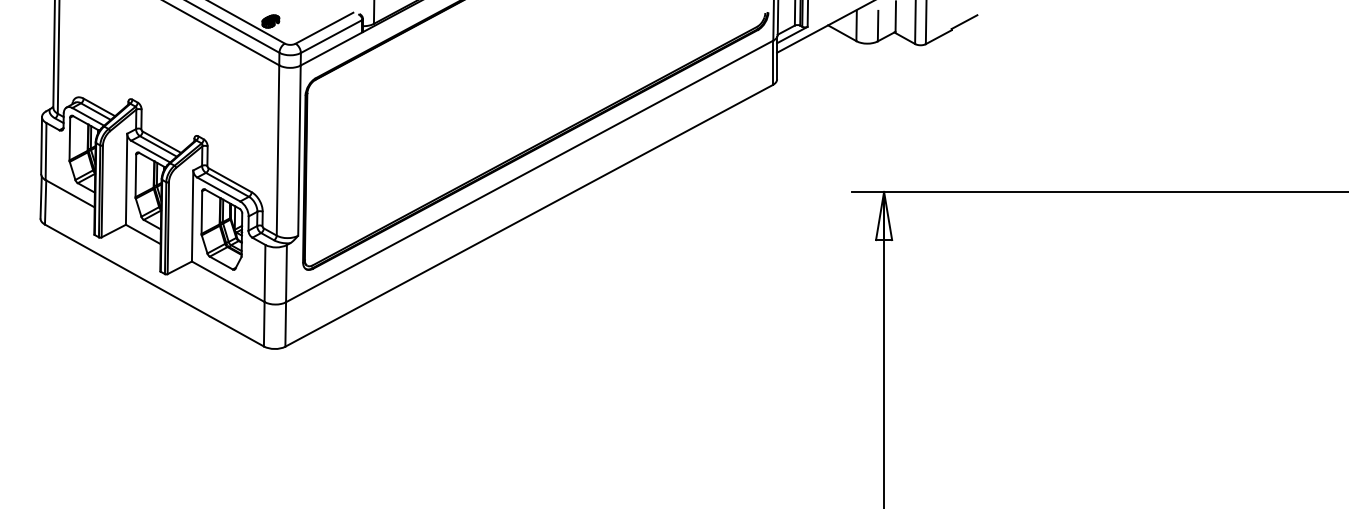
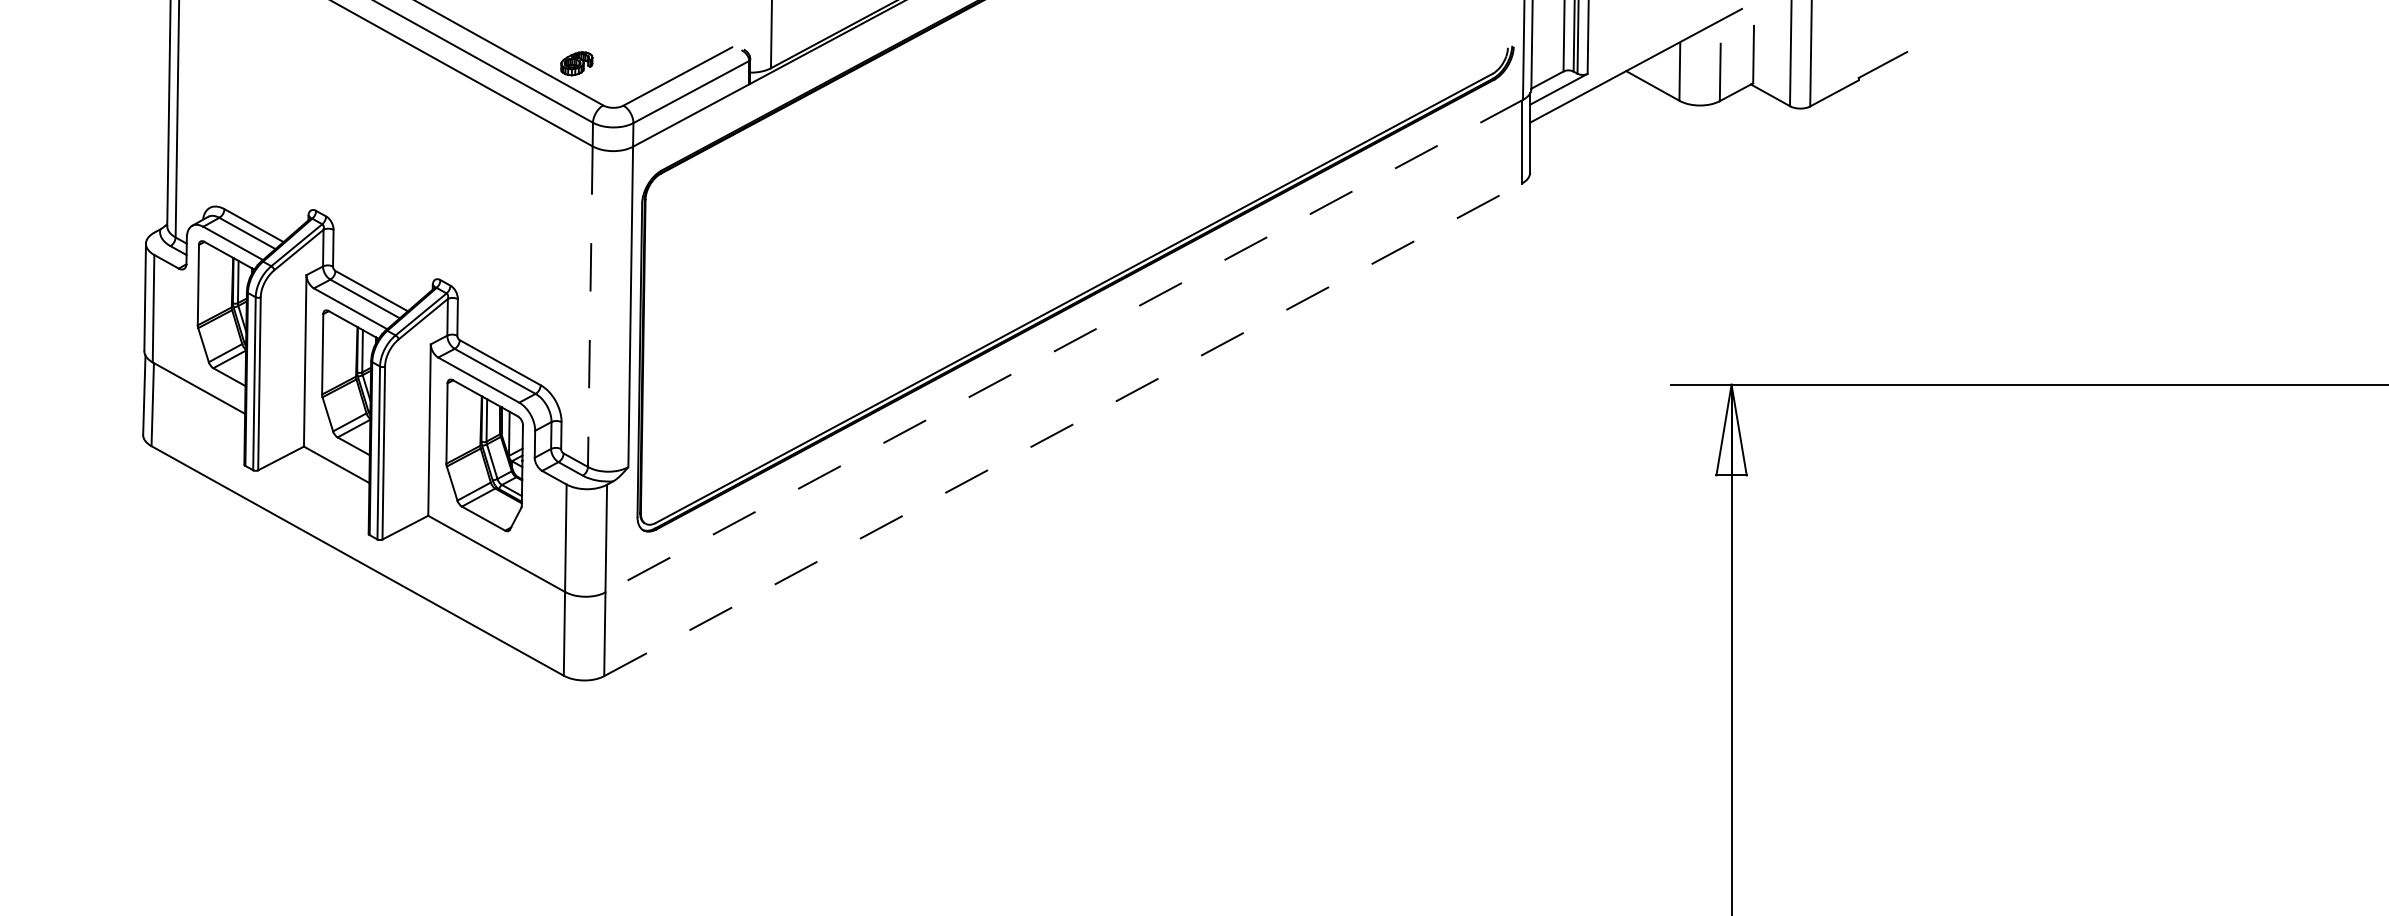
line: (278, 150) -> (591, 306), solid -> dashed
line: (529, 171) -> (1063, 346), solid -> dashed
line: (529, 215) -> (1063, 429), solid -> dashed

